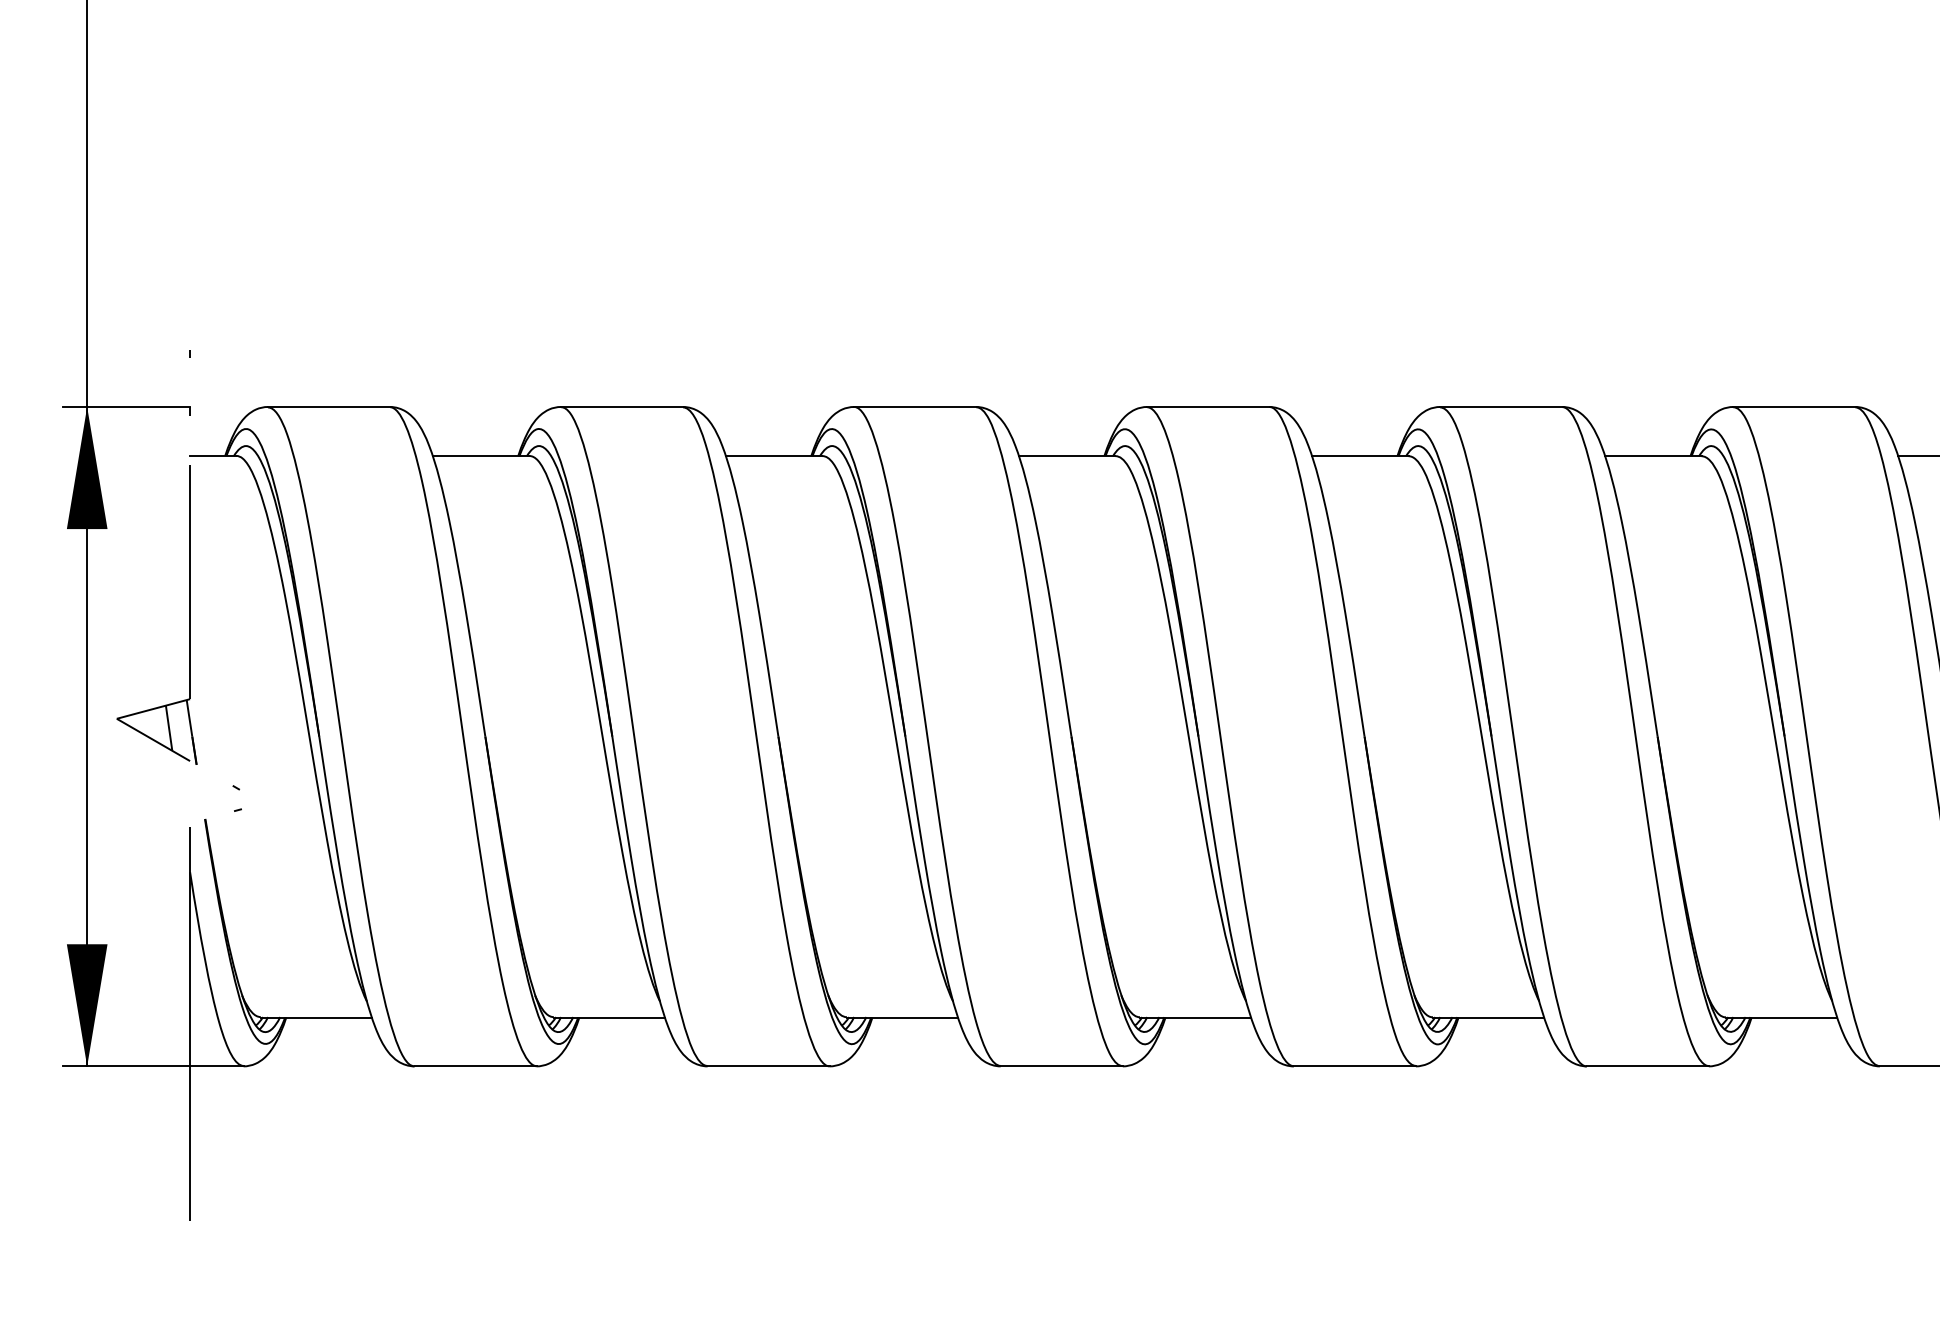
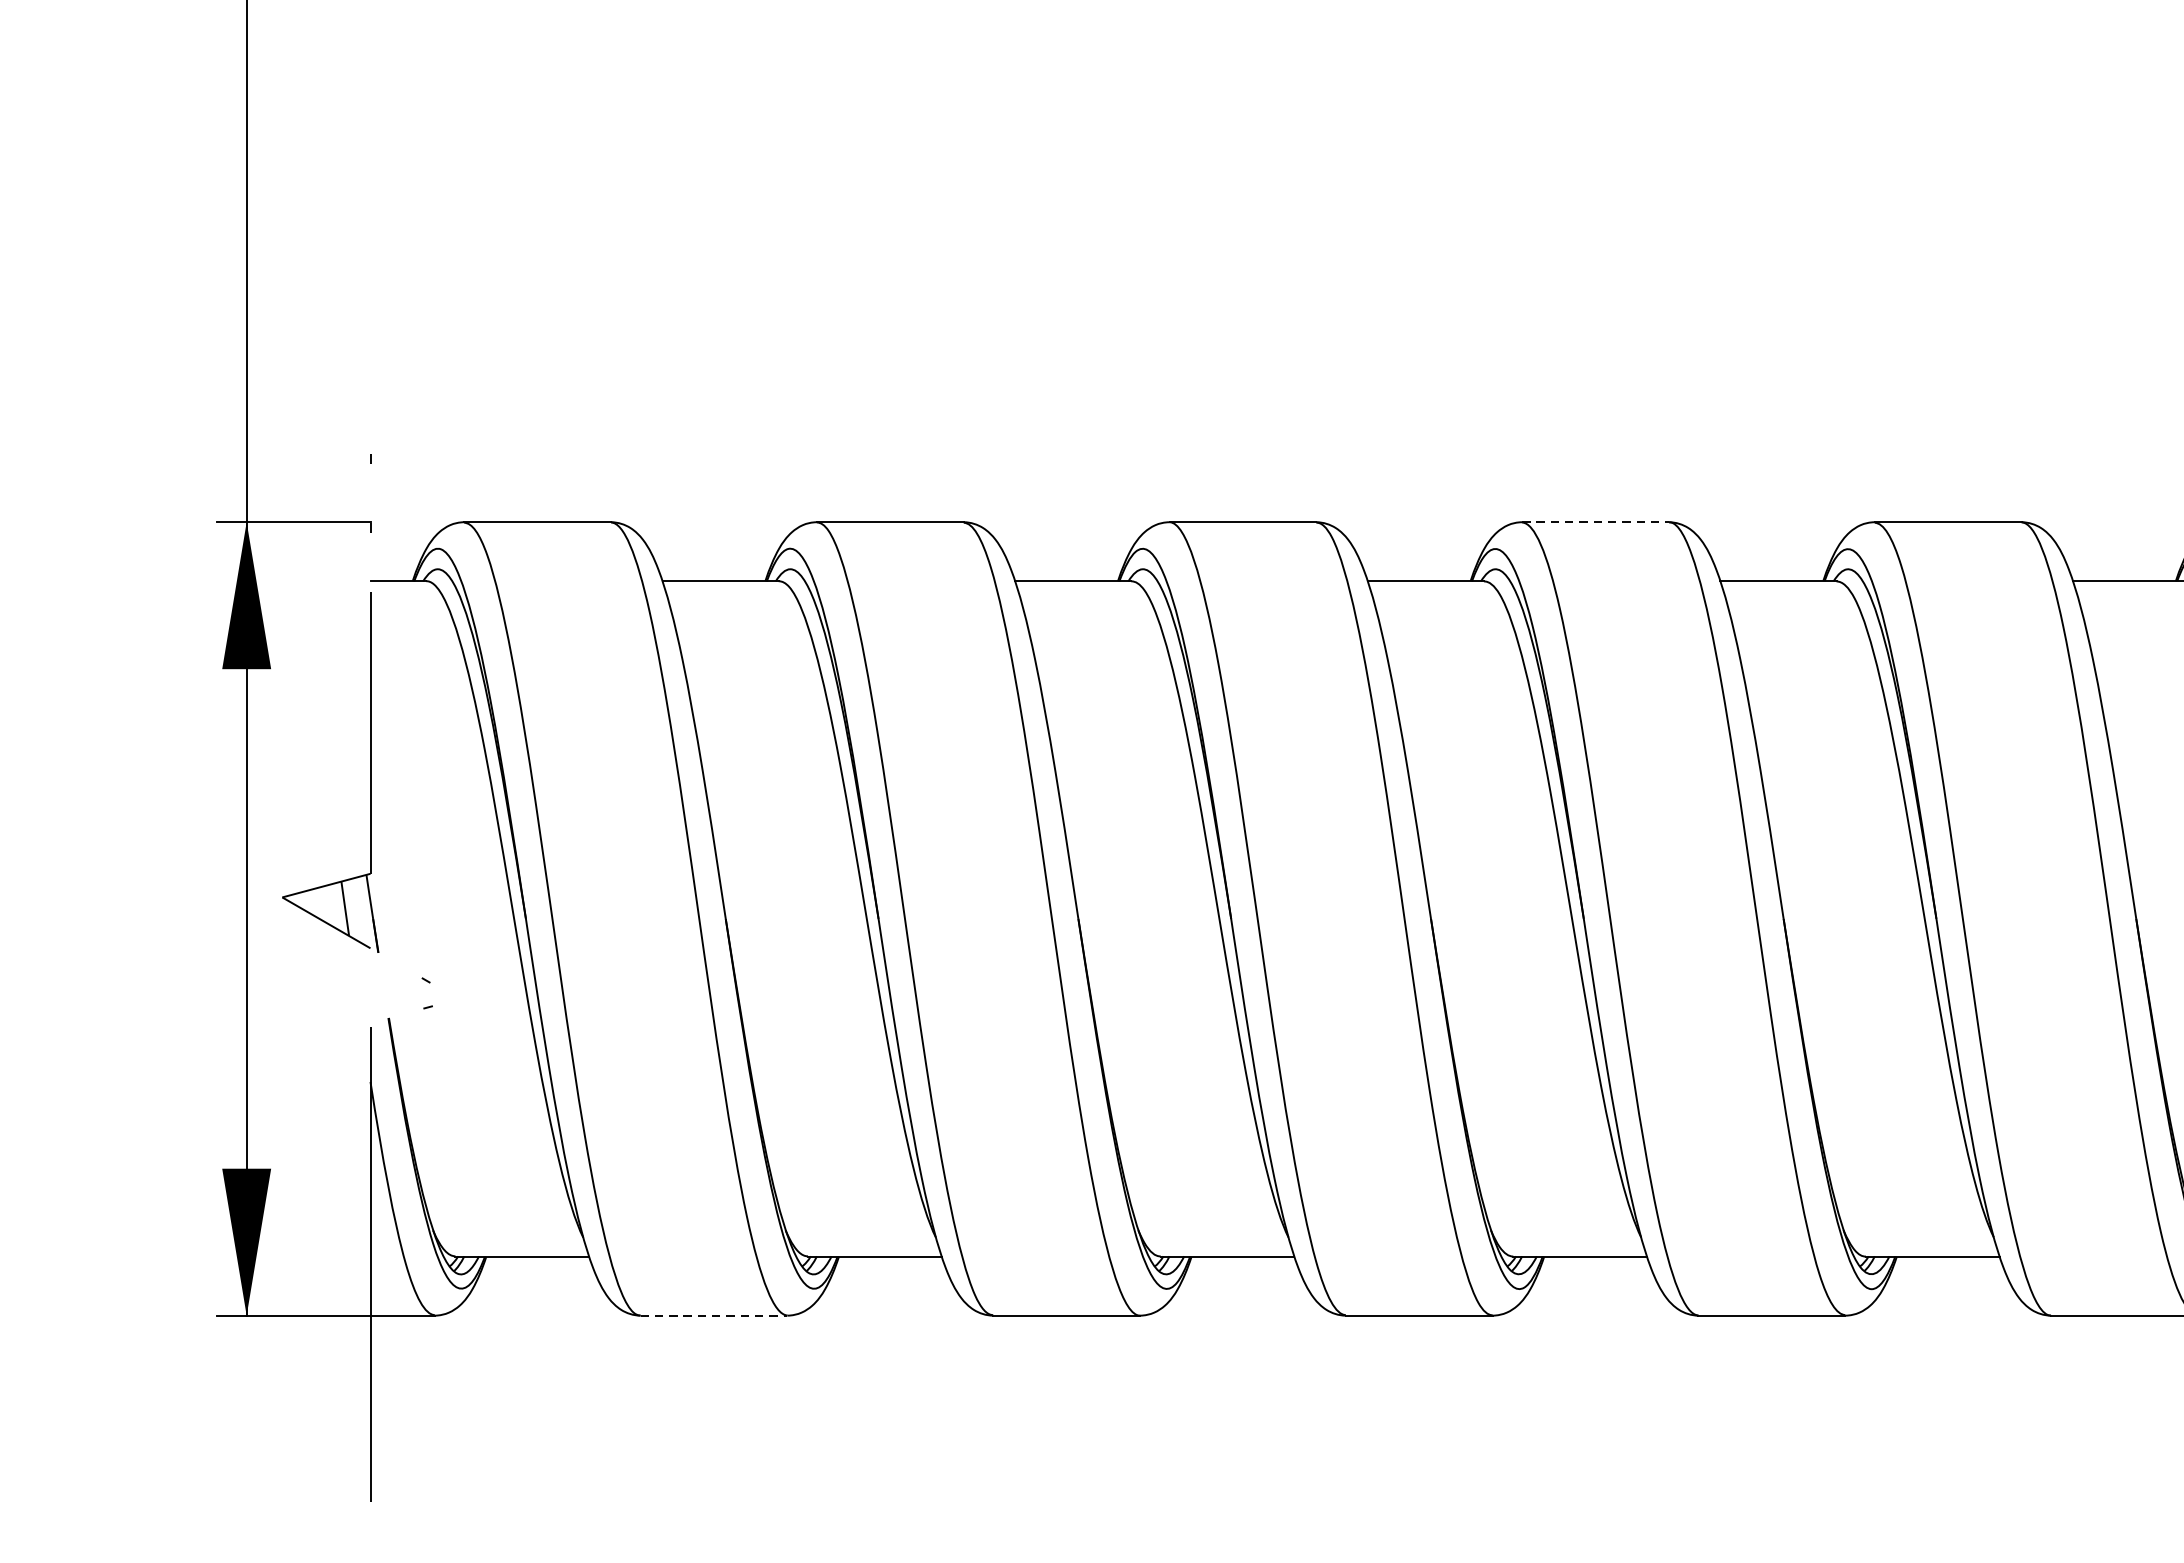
line: (1208, 406) -> (1595, 521), solid -> dashed
line: (476, 1066) -> (715, 1315), solid -> dashed

